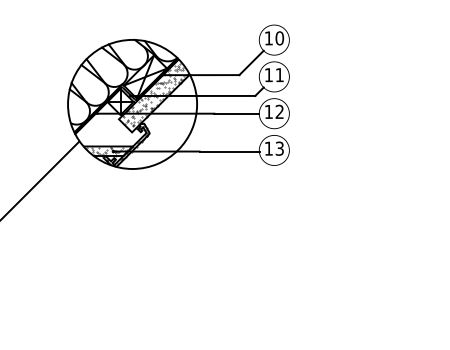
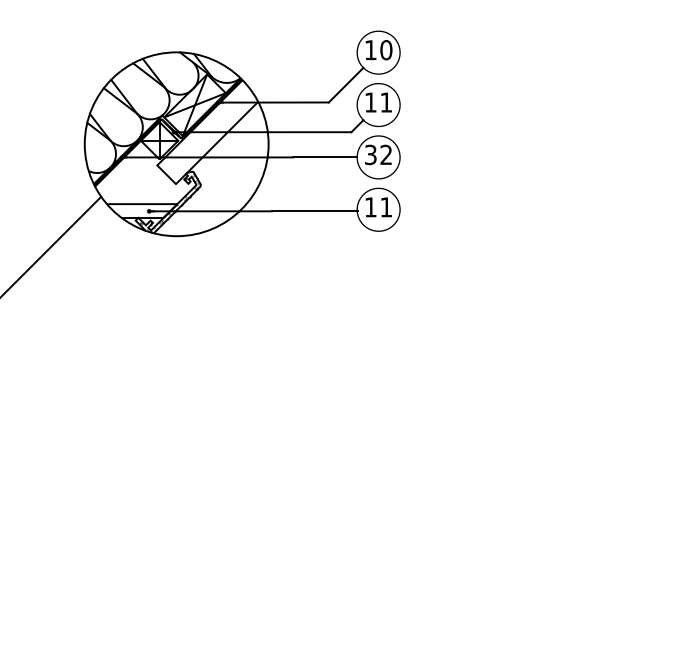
hatch: (155, 96) -> (209, 132), removed
text: (268, 111) -> (370, 154), 12 -> 32
text: (279, 148) -> (386, 207), 13 -> 11
hatch: (107, 151) -> (141, 211), removed

